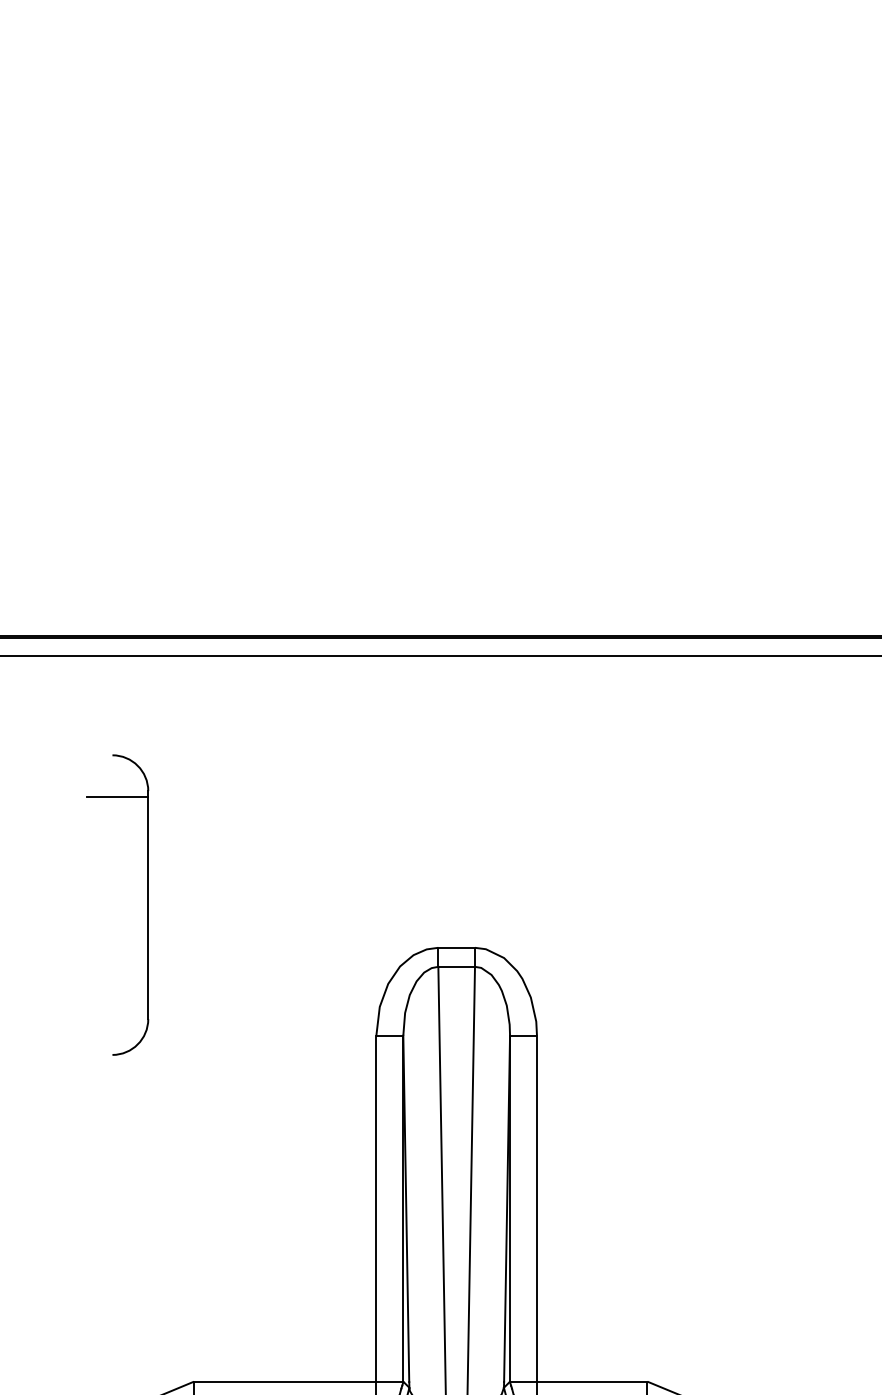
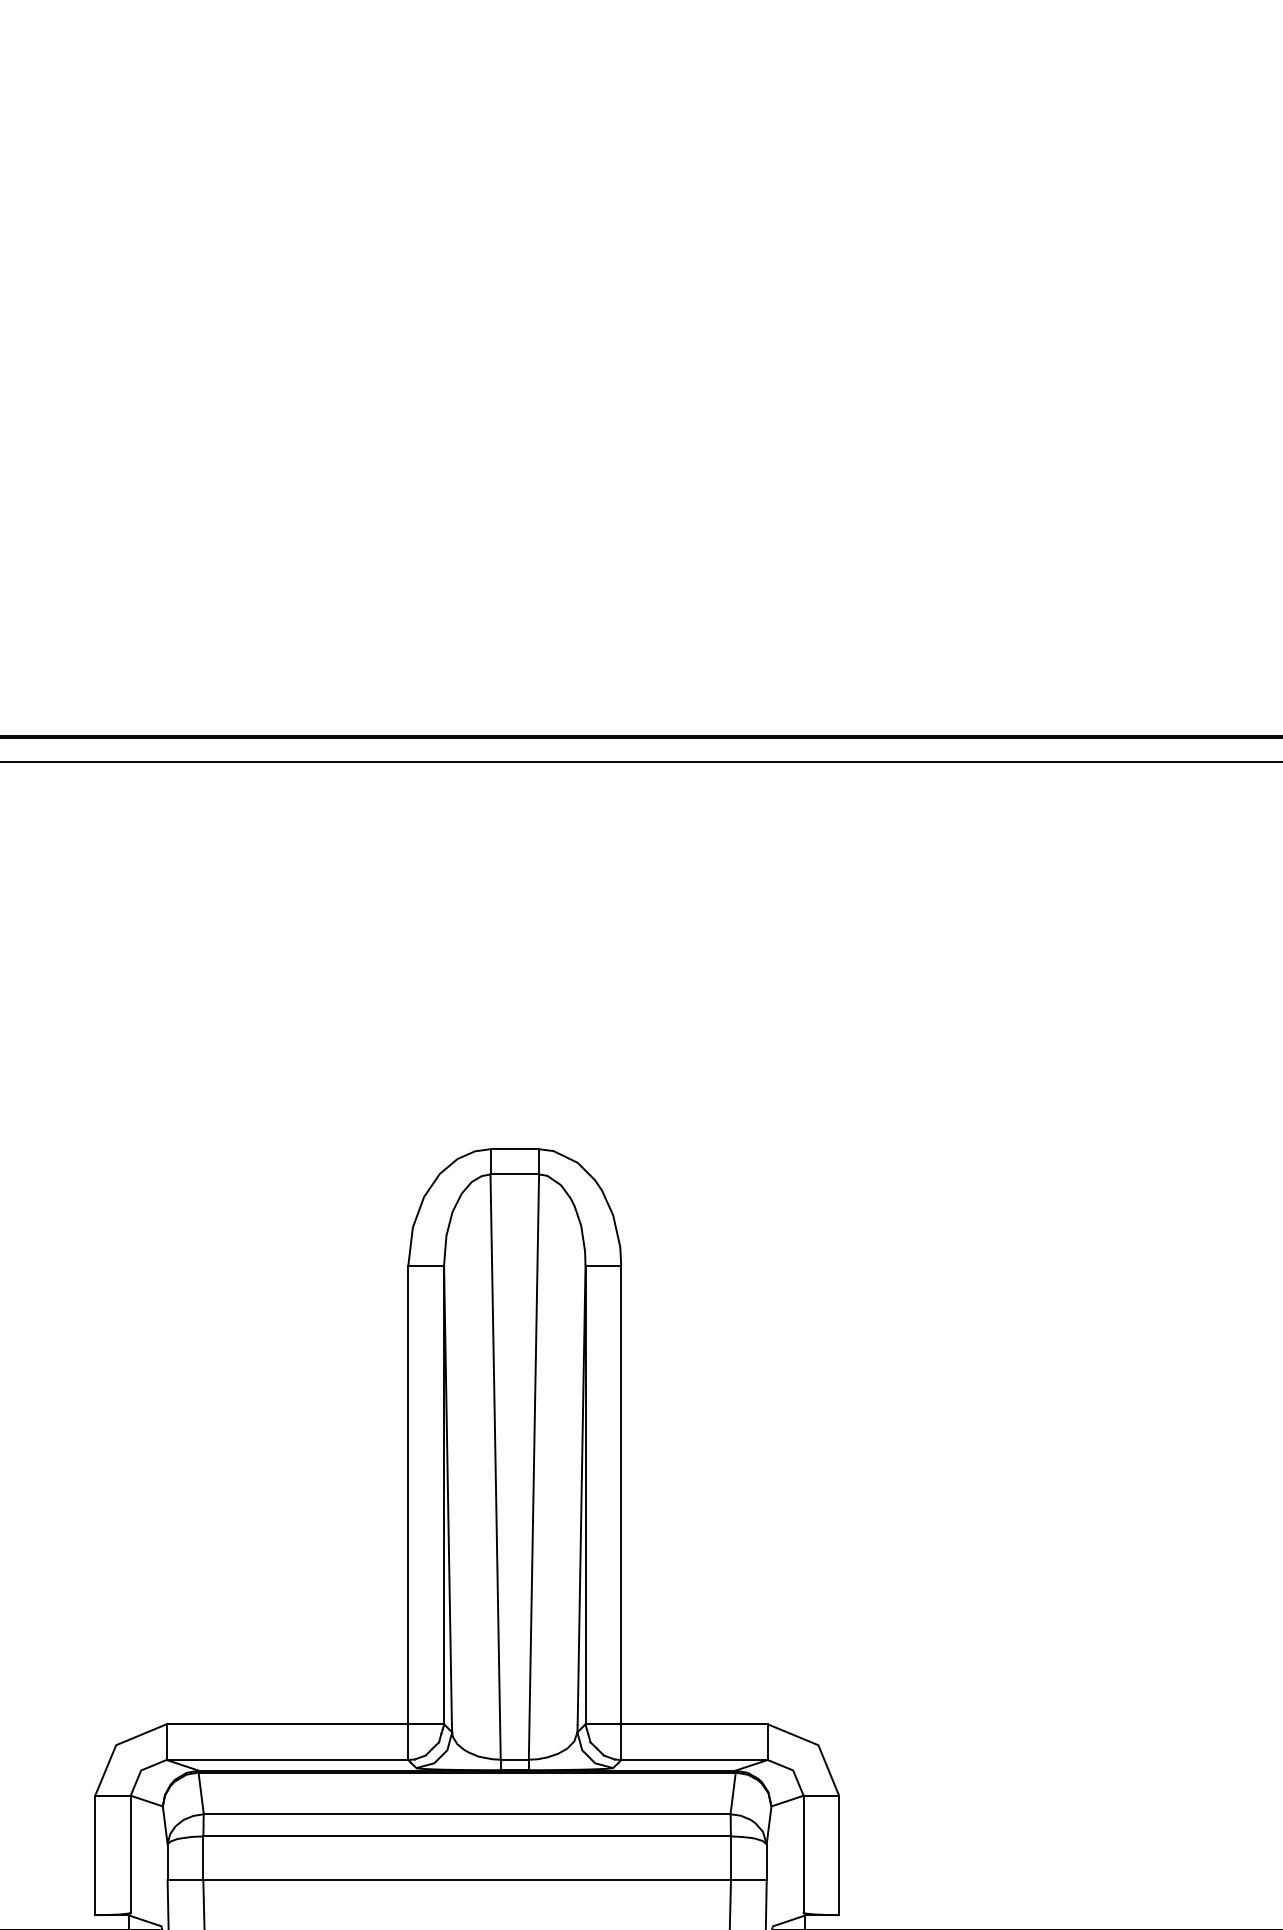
part: (147, 905) -> (105, 1092), removed

